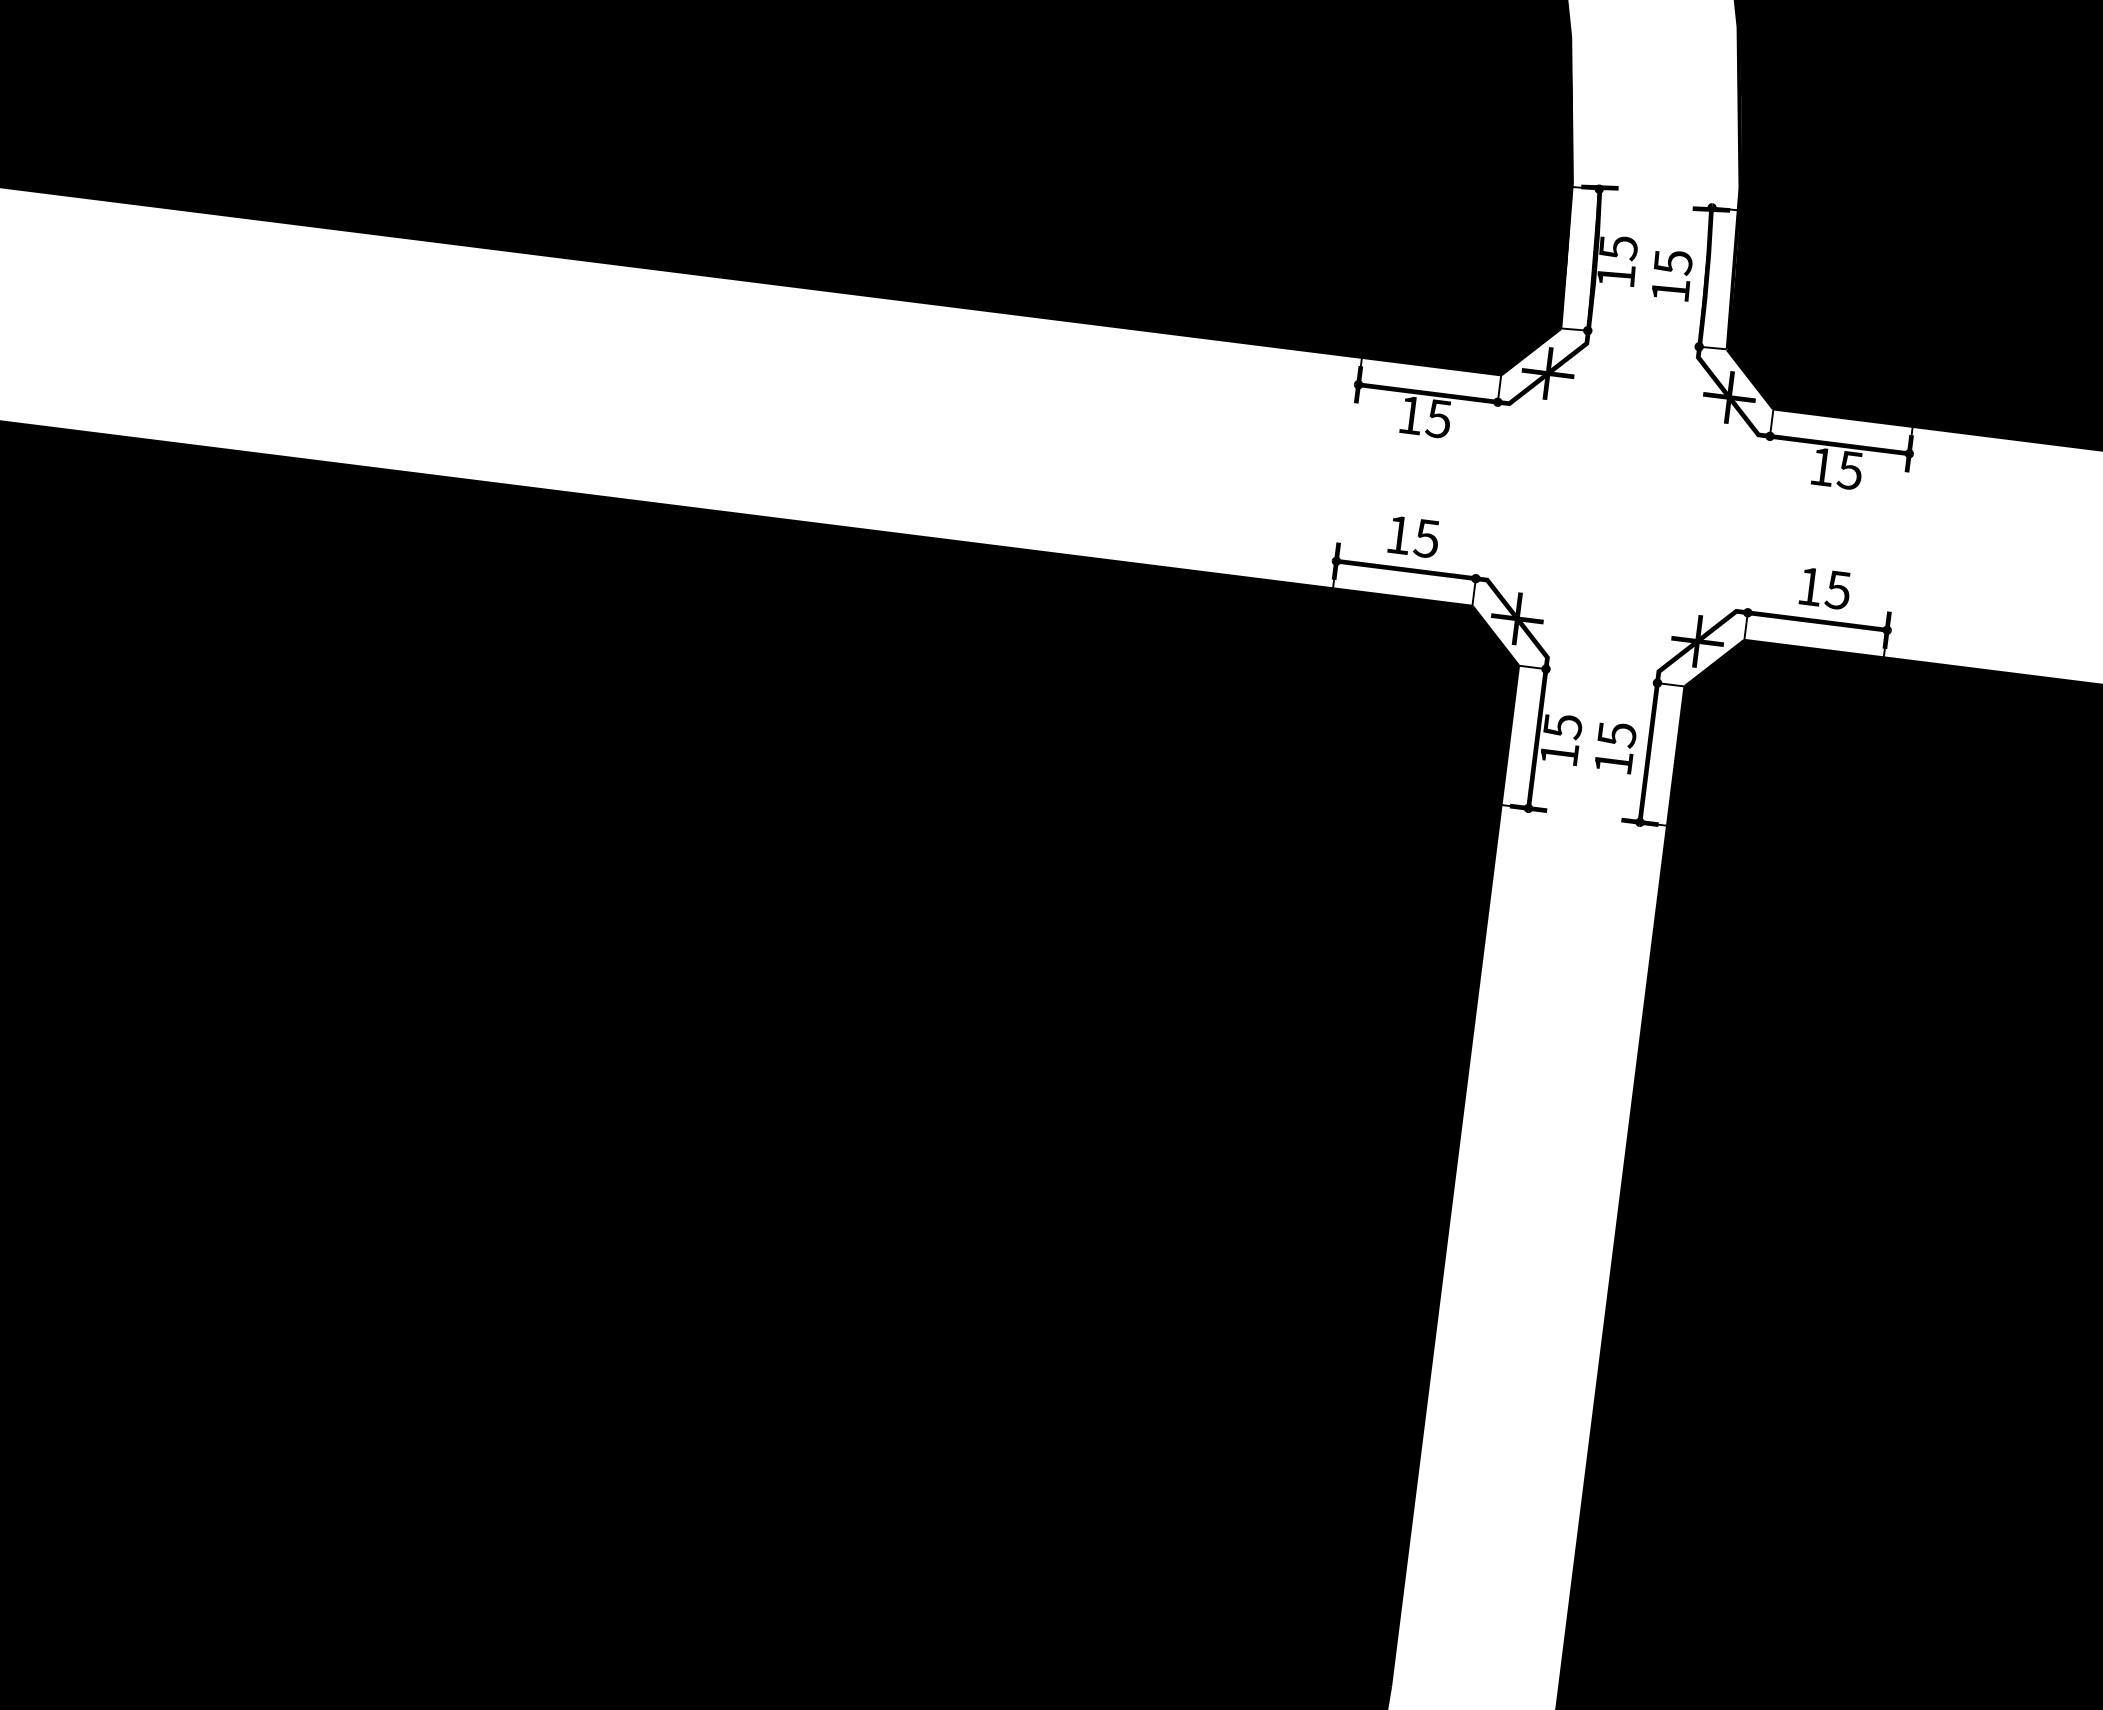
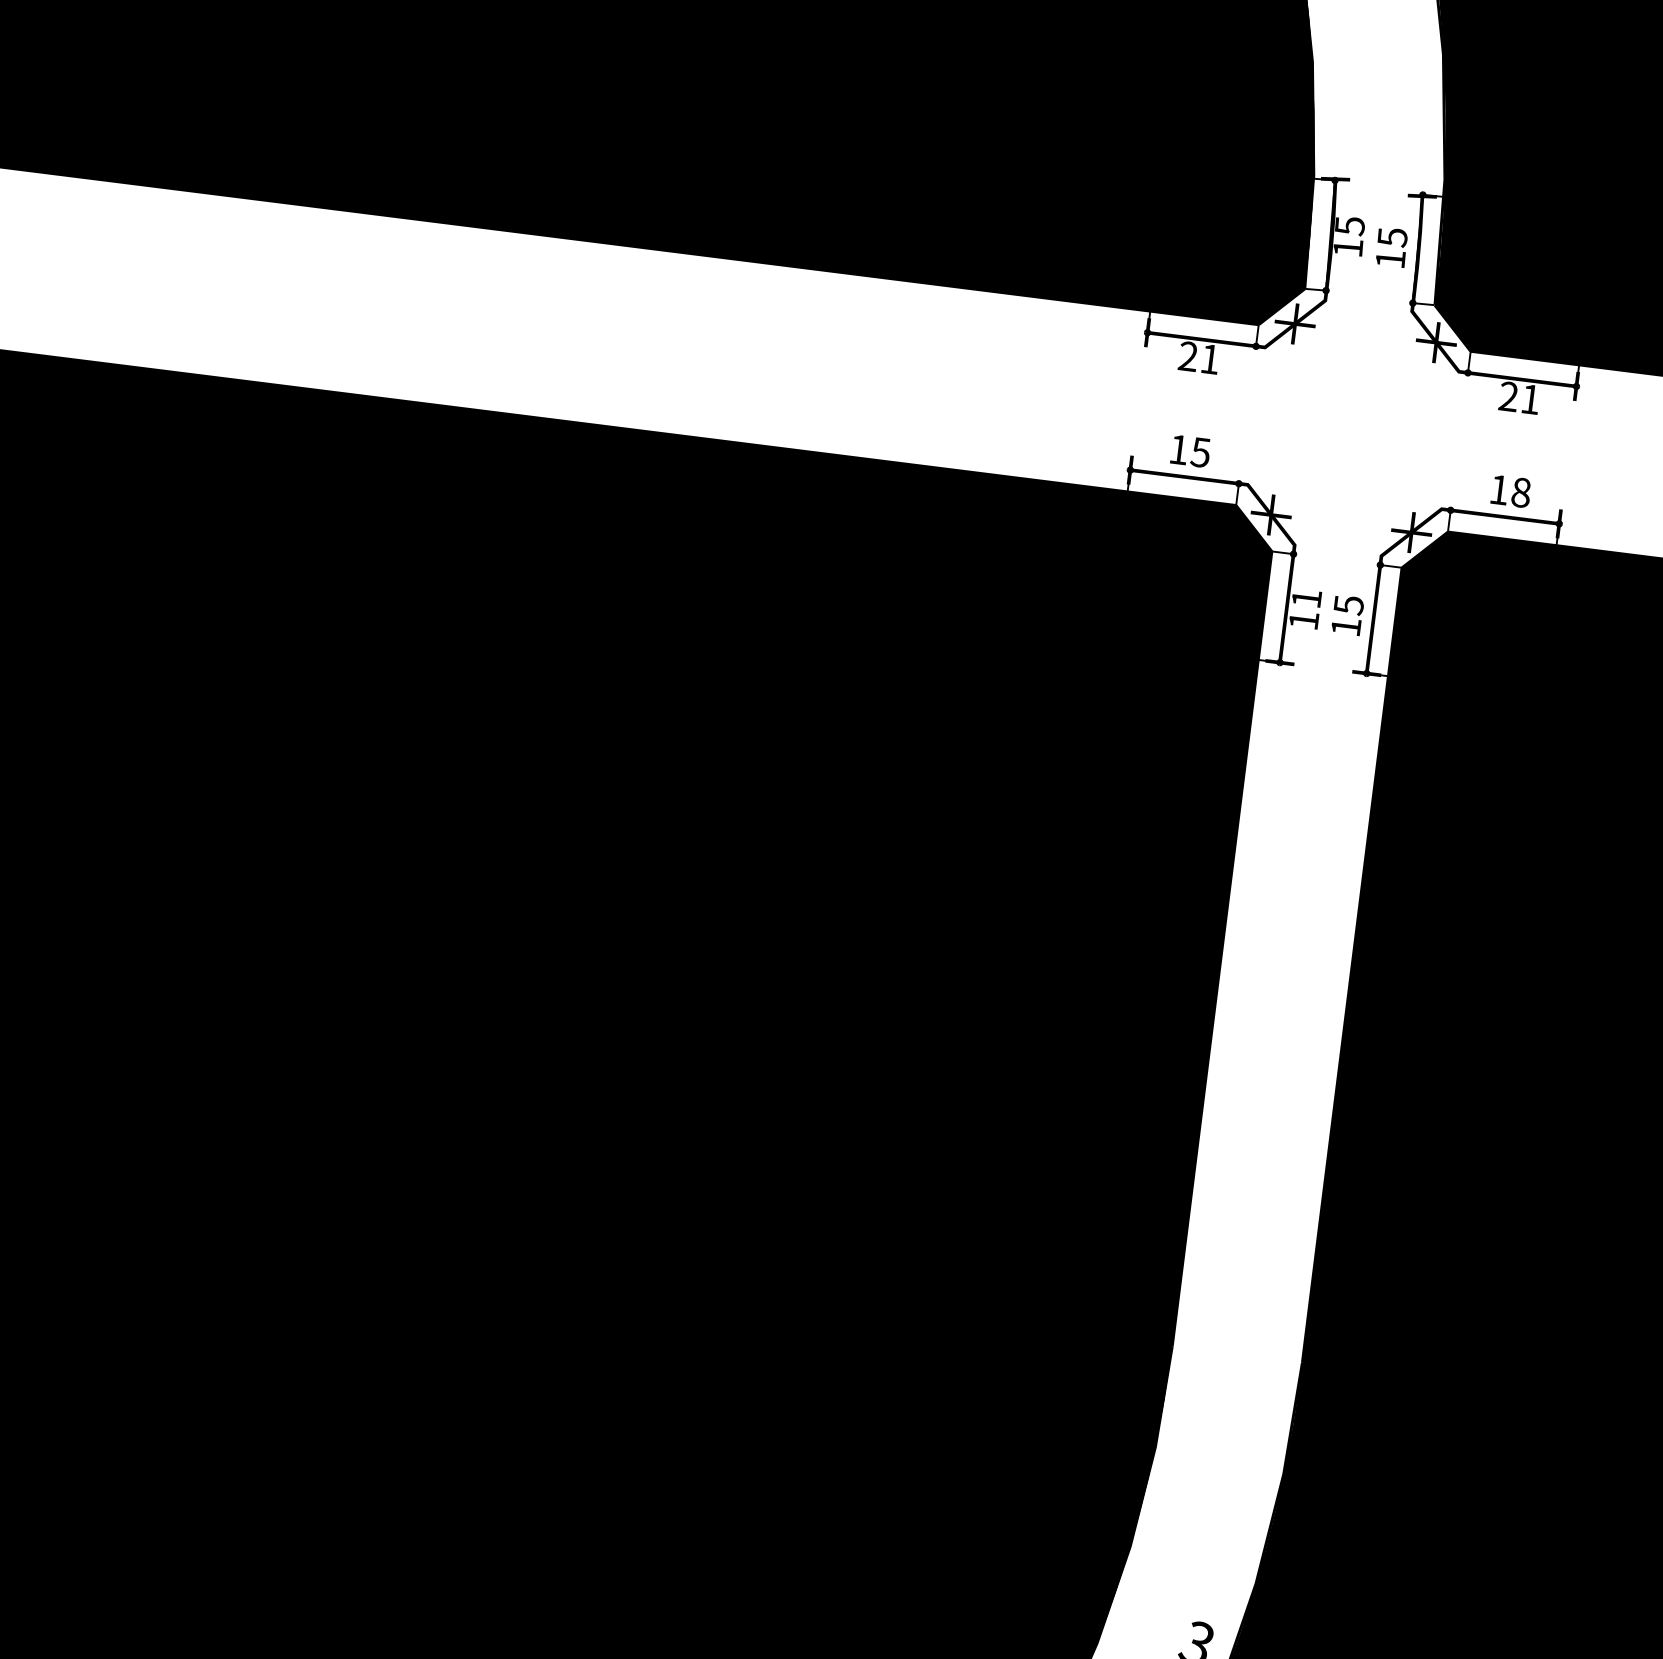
text: (1423, 416) -> (1198, 357), 15 -> 21
text: (1834, 467) -> (1518, 397), 15 -> 21
text: (1837, 589) -> (1520, 492), 15 -> 18
text: (1562, 727) -> (1306, 599), 15 -> 11

